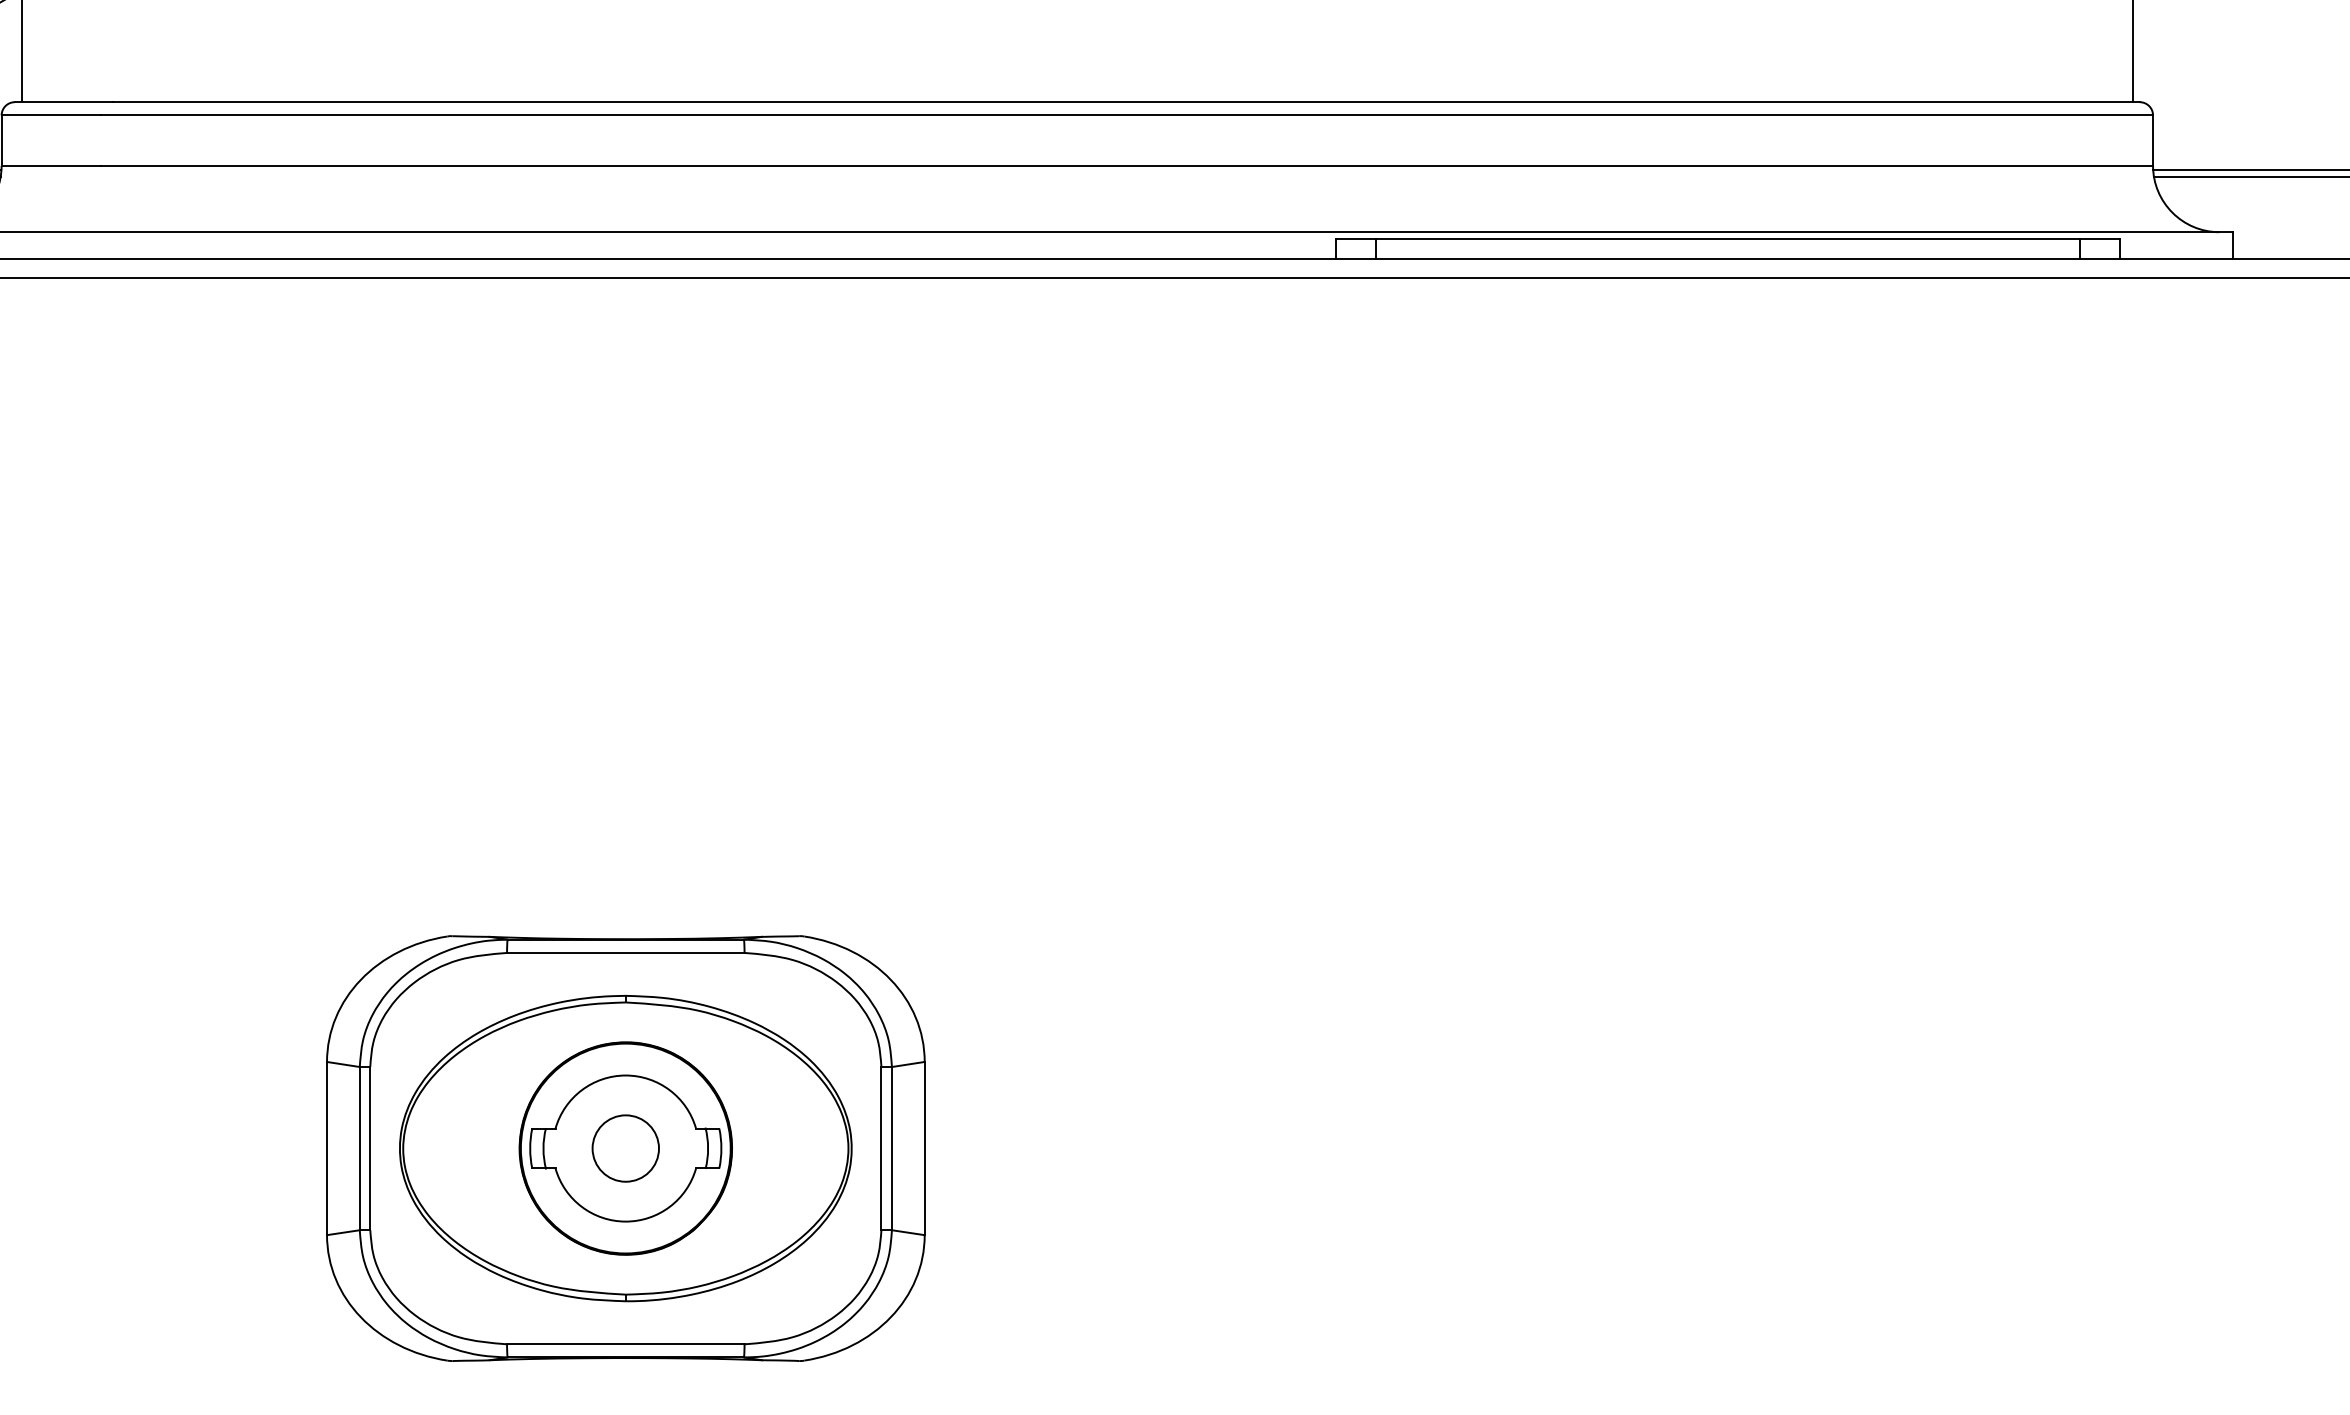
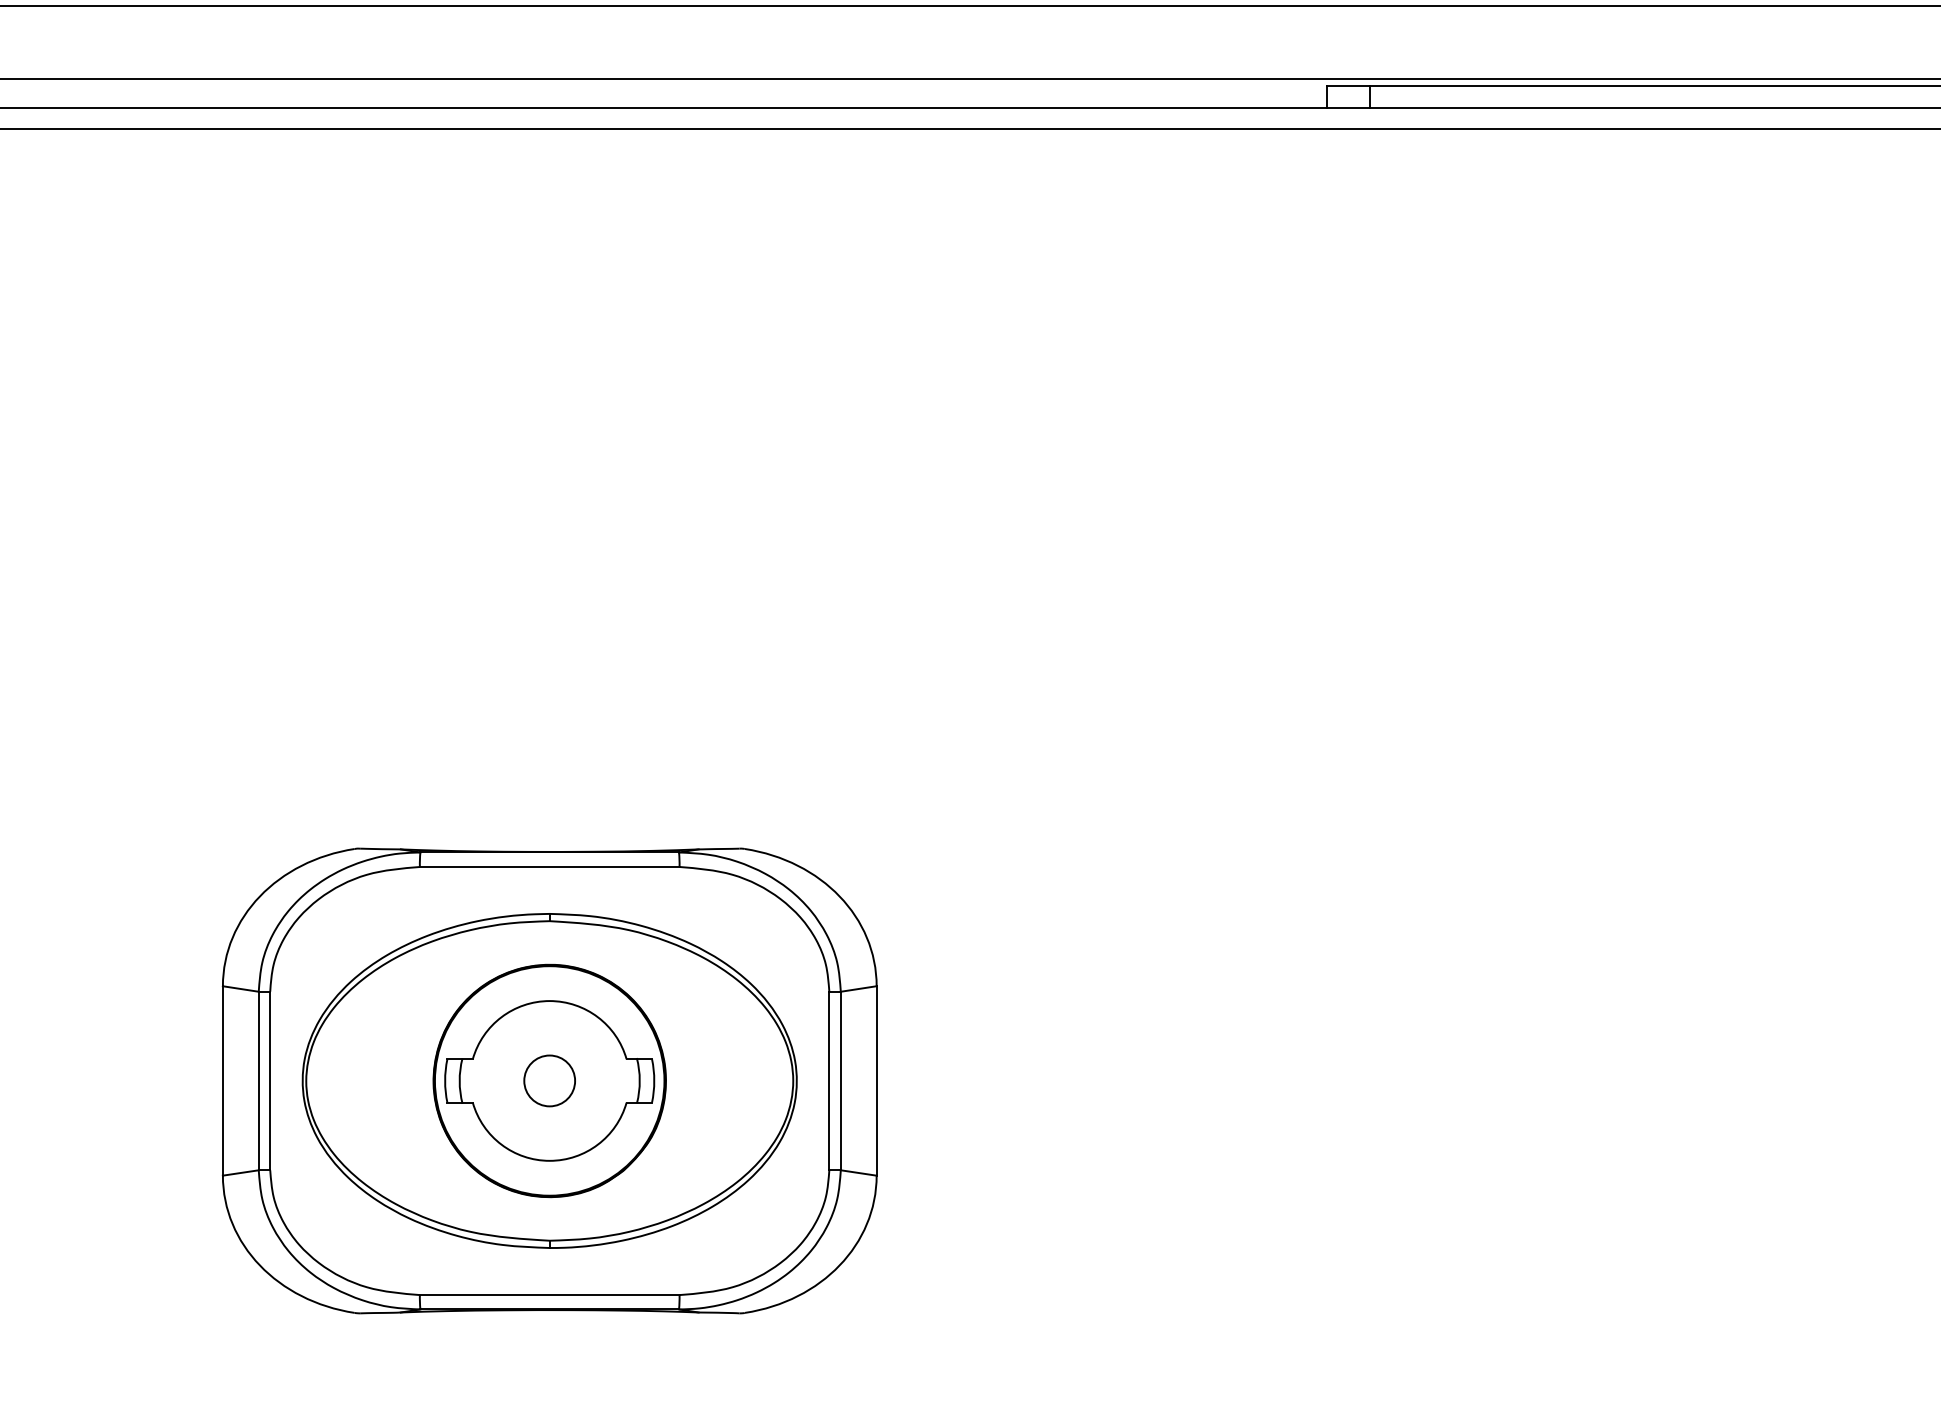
circle: (625, 1148) -> (549, 1080), size x0.7

